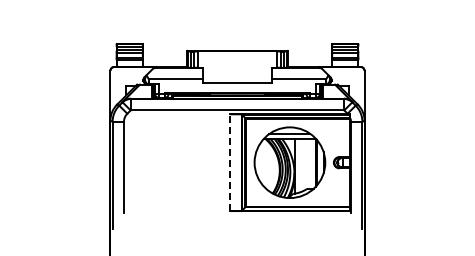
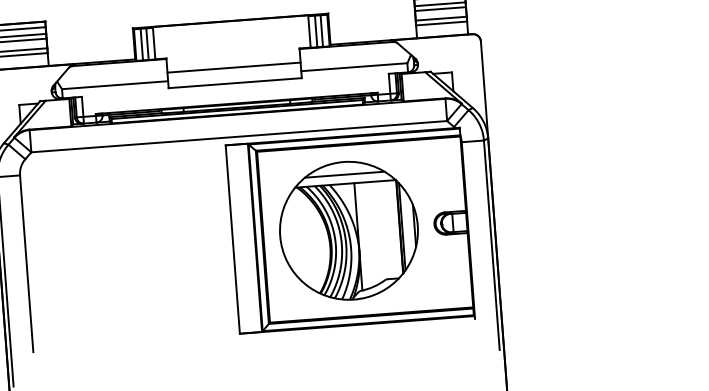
line: (237, 74) -> (233, 66), added
line: (230, 162) -> (233, 239), dashed -> solid

